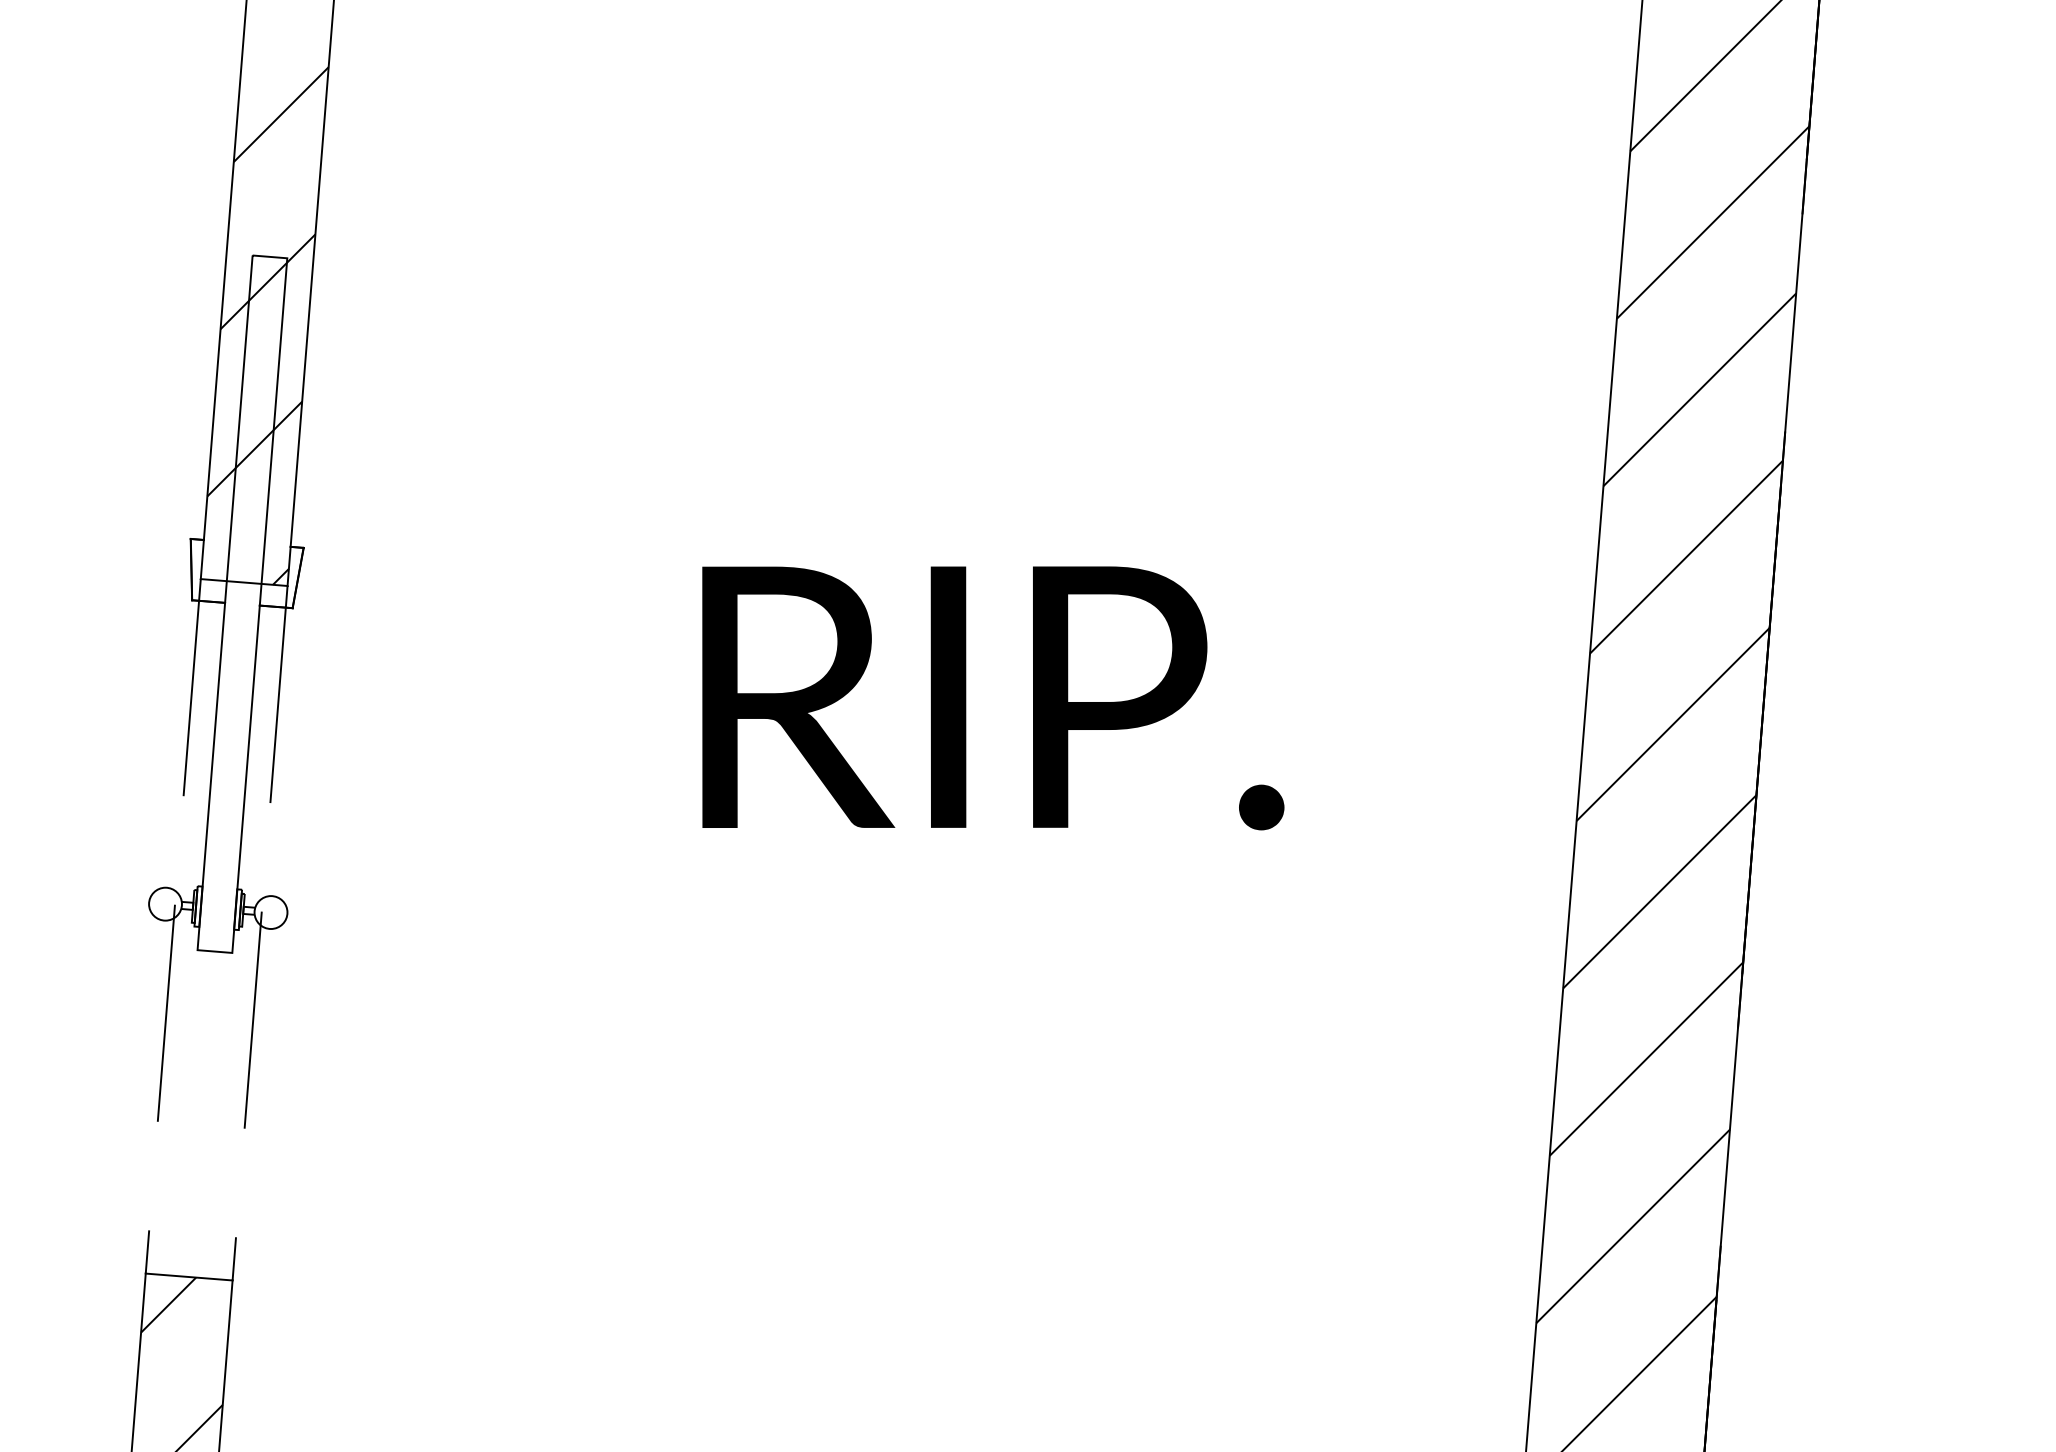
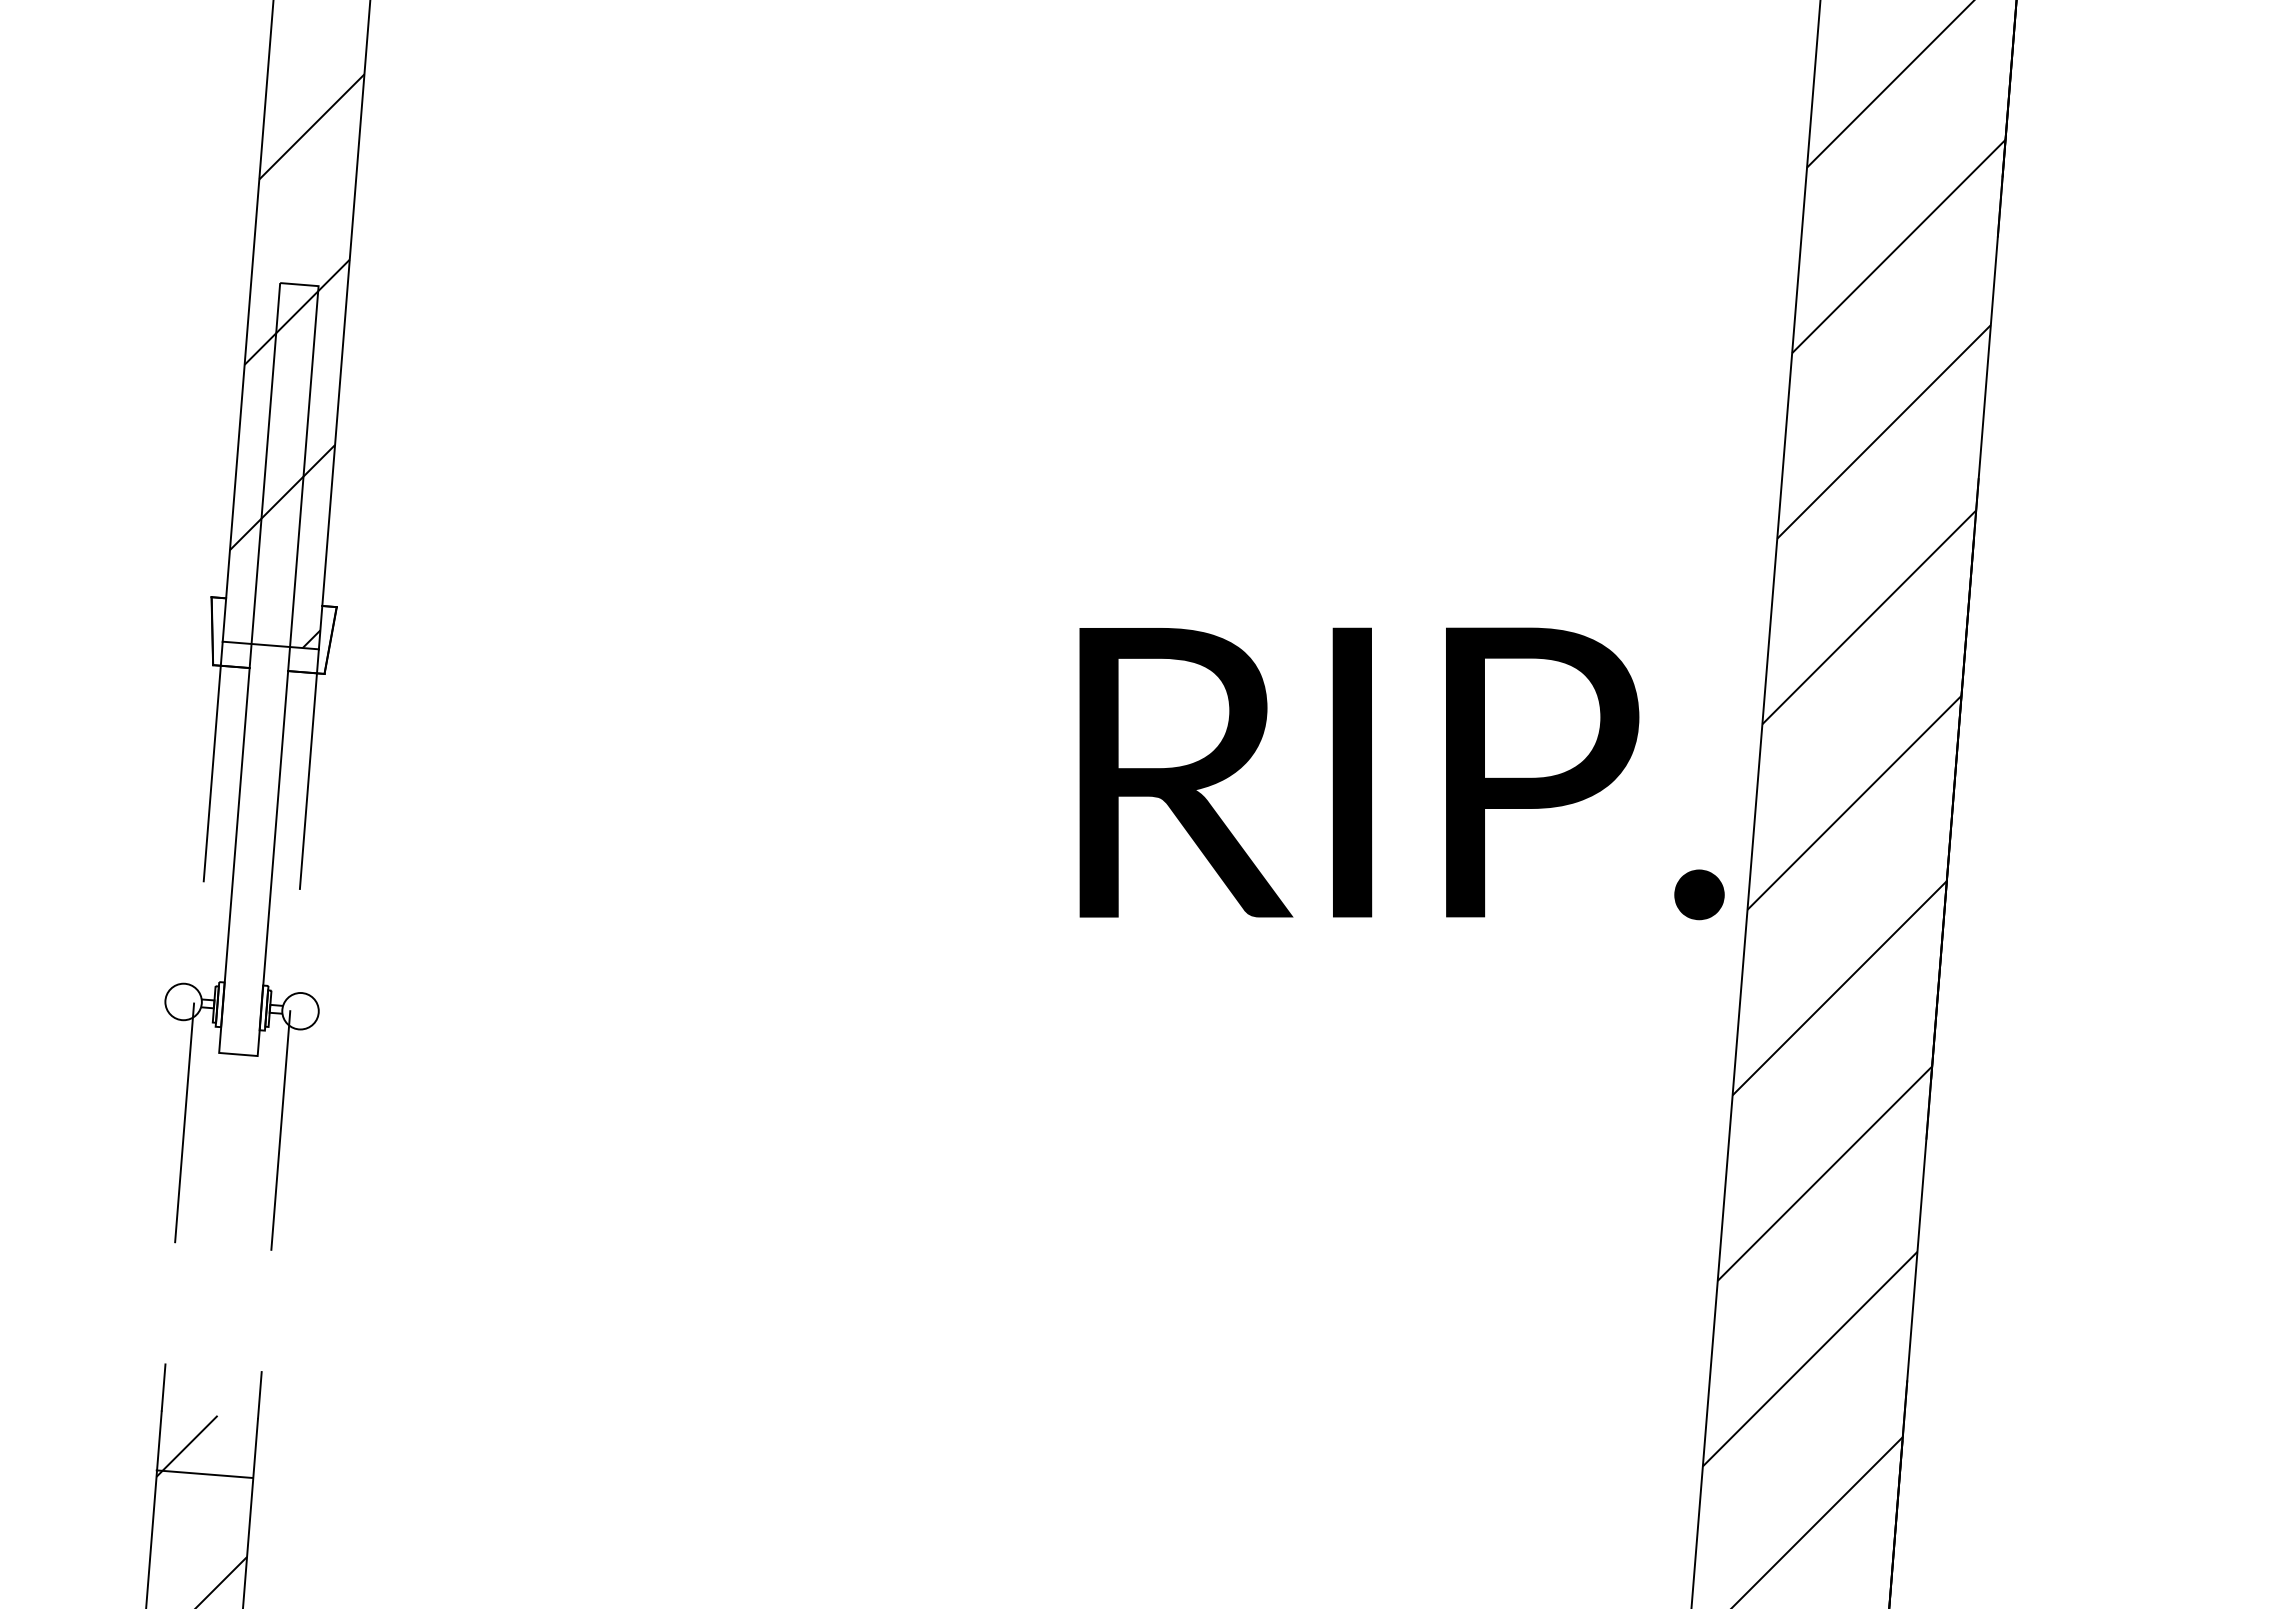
text: (992, 698) -> (1401, 773), moved
line: (188, 1277) -> (204, 1474), moved

